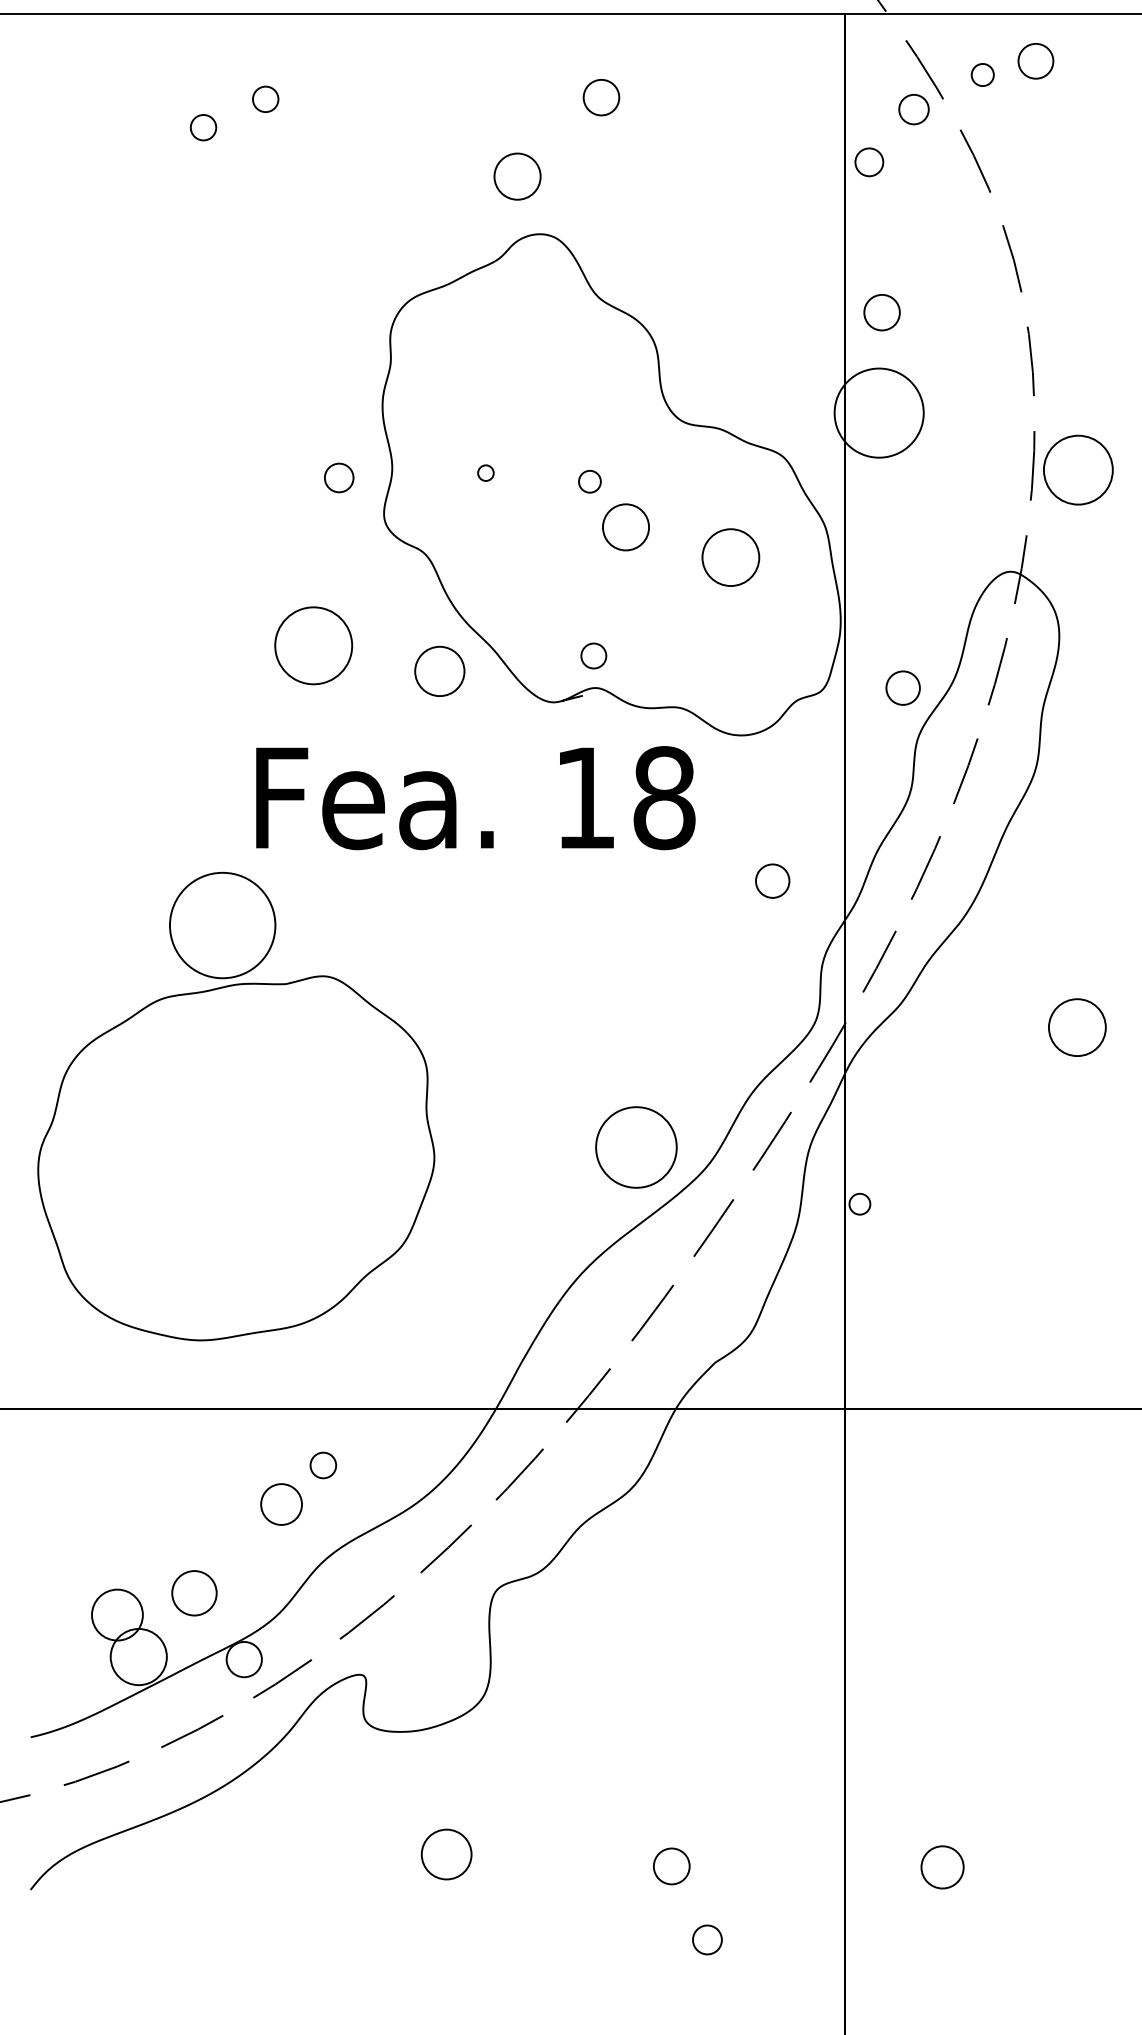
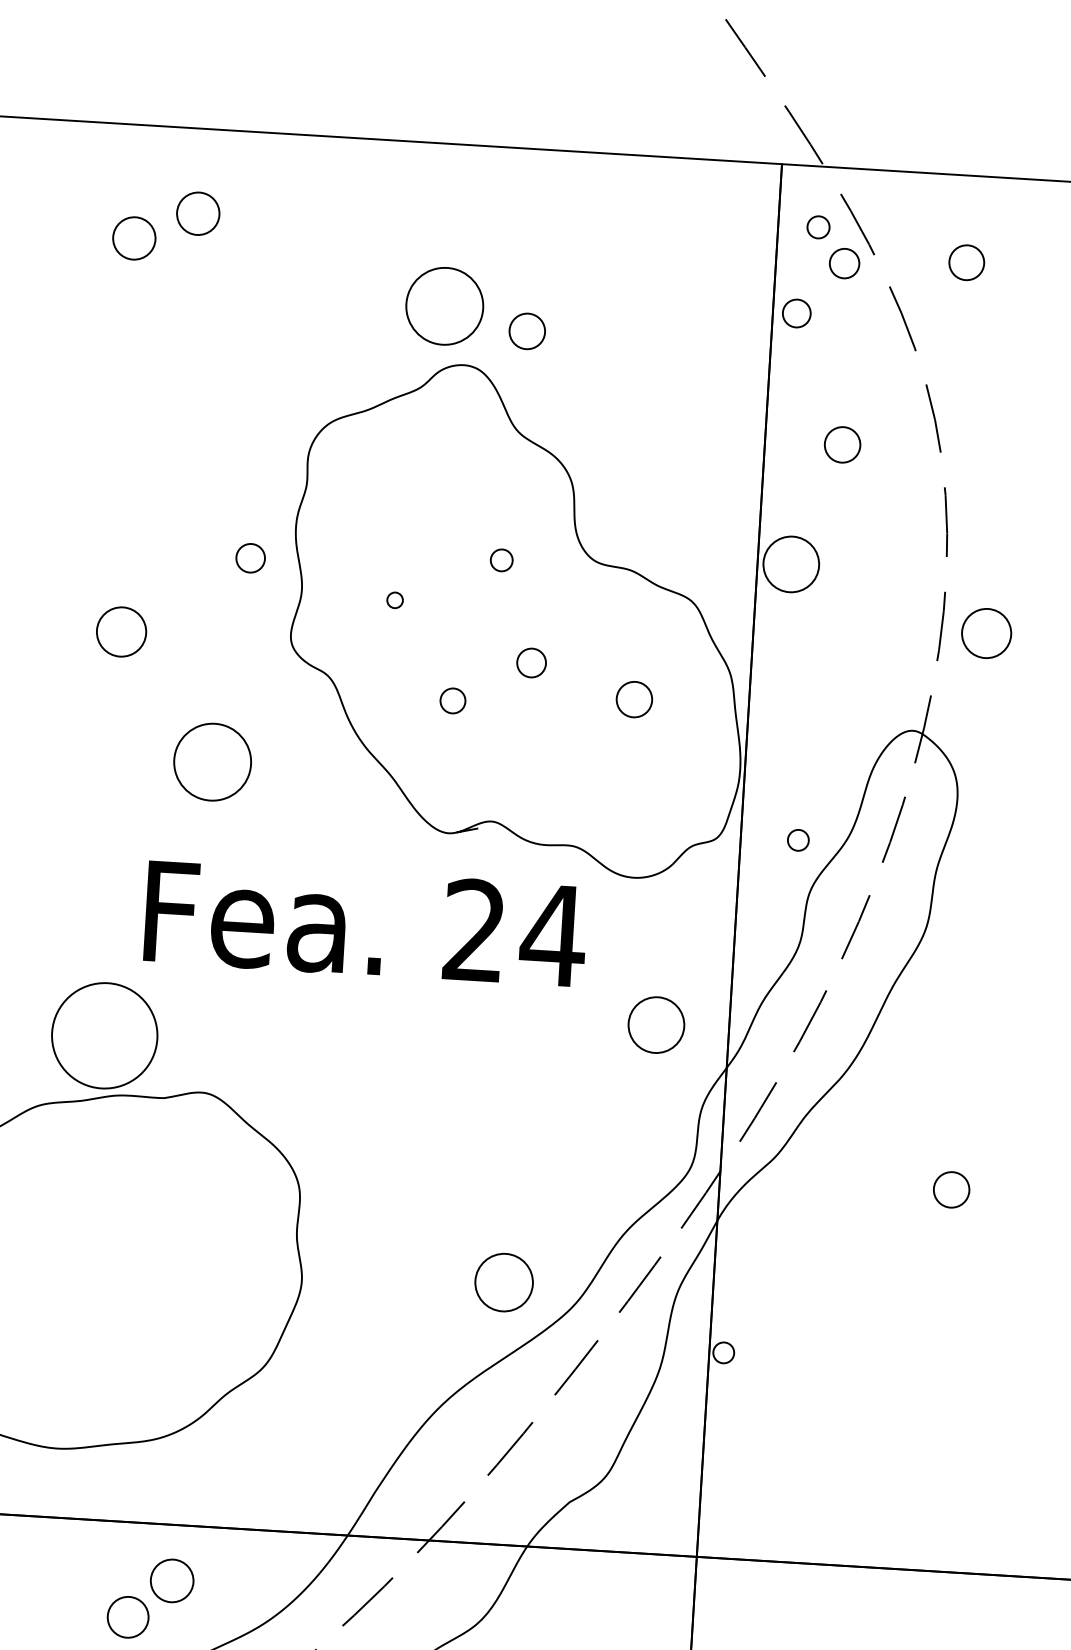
circle: (1035, 61) -> (966, 262), moved
circle: (982, 74) -> (818, 226), moved
circle: (601, 97) -> (527, 331), moved
circle: (265, 99) -> (197, 213), size x1.67
circle: (203, 127) -> (134, 238), size x1.67
circle: (517, 176) -> (444, 306), size x1.67
circle: (881, 312) -> (842, 444), moved
circle: (879, 412) -> (791, 563), size x0.62
circle: (1077, 469) -> (985, 632), size x0.71
circle: (339, 477) -> (251, 557), moved
circle: (589, 481) -> (501, 560), moved
circle: (625, 527) -> (531, 663), size x0.62
circle: (730, 557) -> (634, 699), size x0.62
circle: (593, 655) -> (452, 700), moved
circle: (439, 670) -> (121, 631), moved
circle: (902, 687) -> (797, 839), size x0.62
text: (626, 798) -> (515, 933), 18 -> 24
circle: (772, 881) -> (656, 1025), size x1.67
circle: (1077, 1027) -> (951, 1189), size x0.62
circle: (636, 1147) -> (504, 1282), size x0.71
circle: (323, 1465) -> (172, 1580), size x1.67

